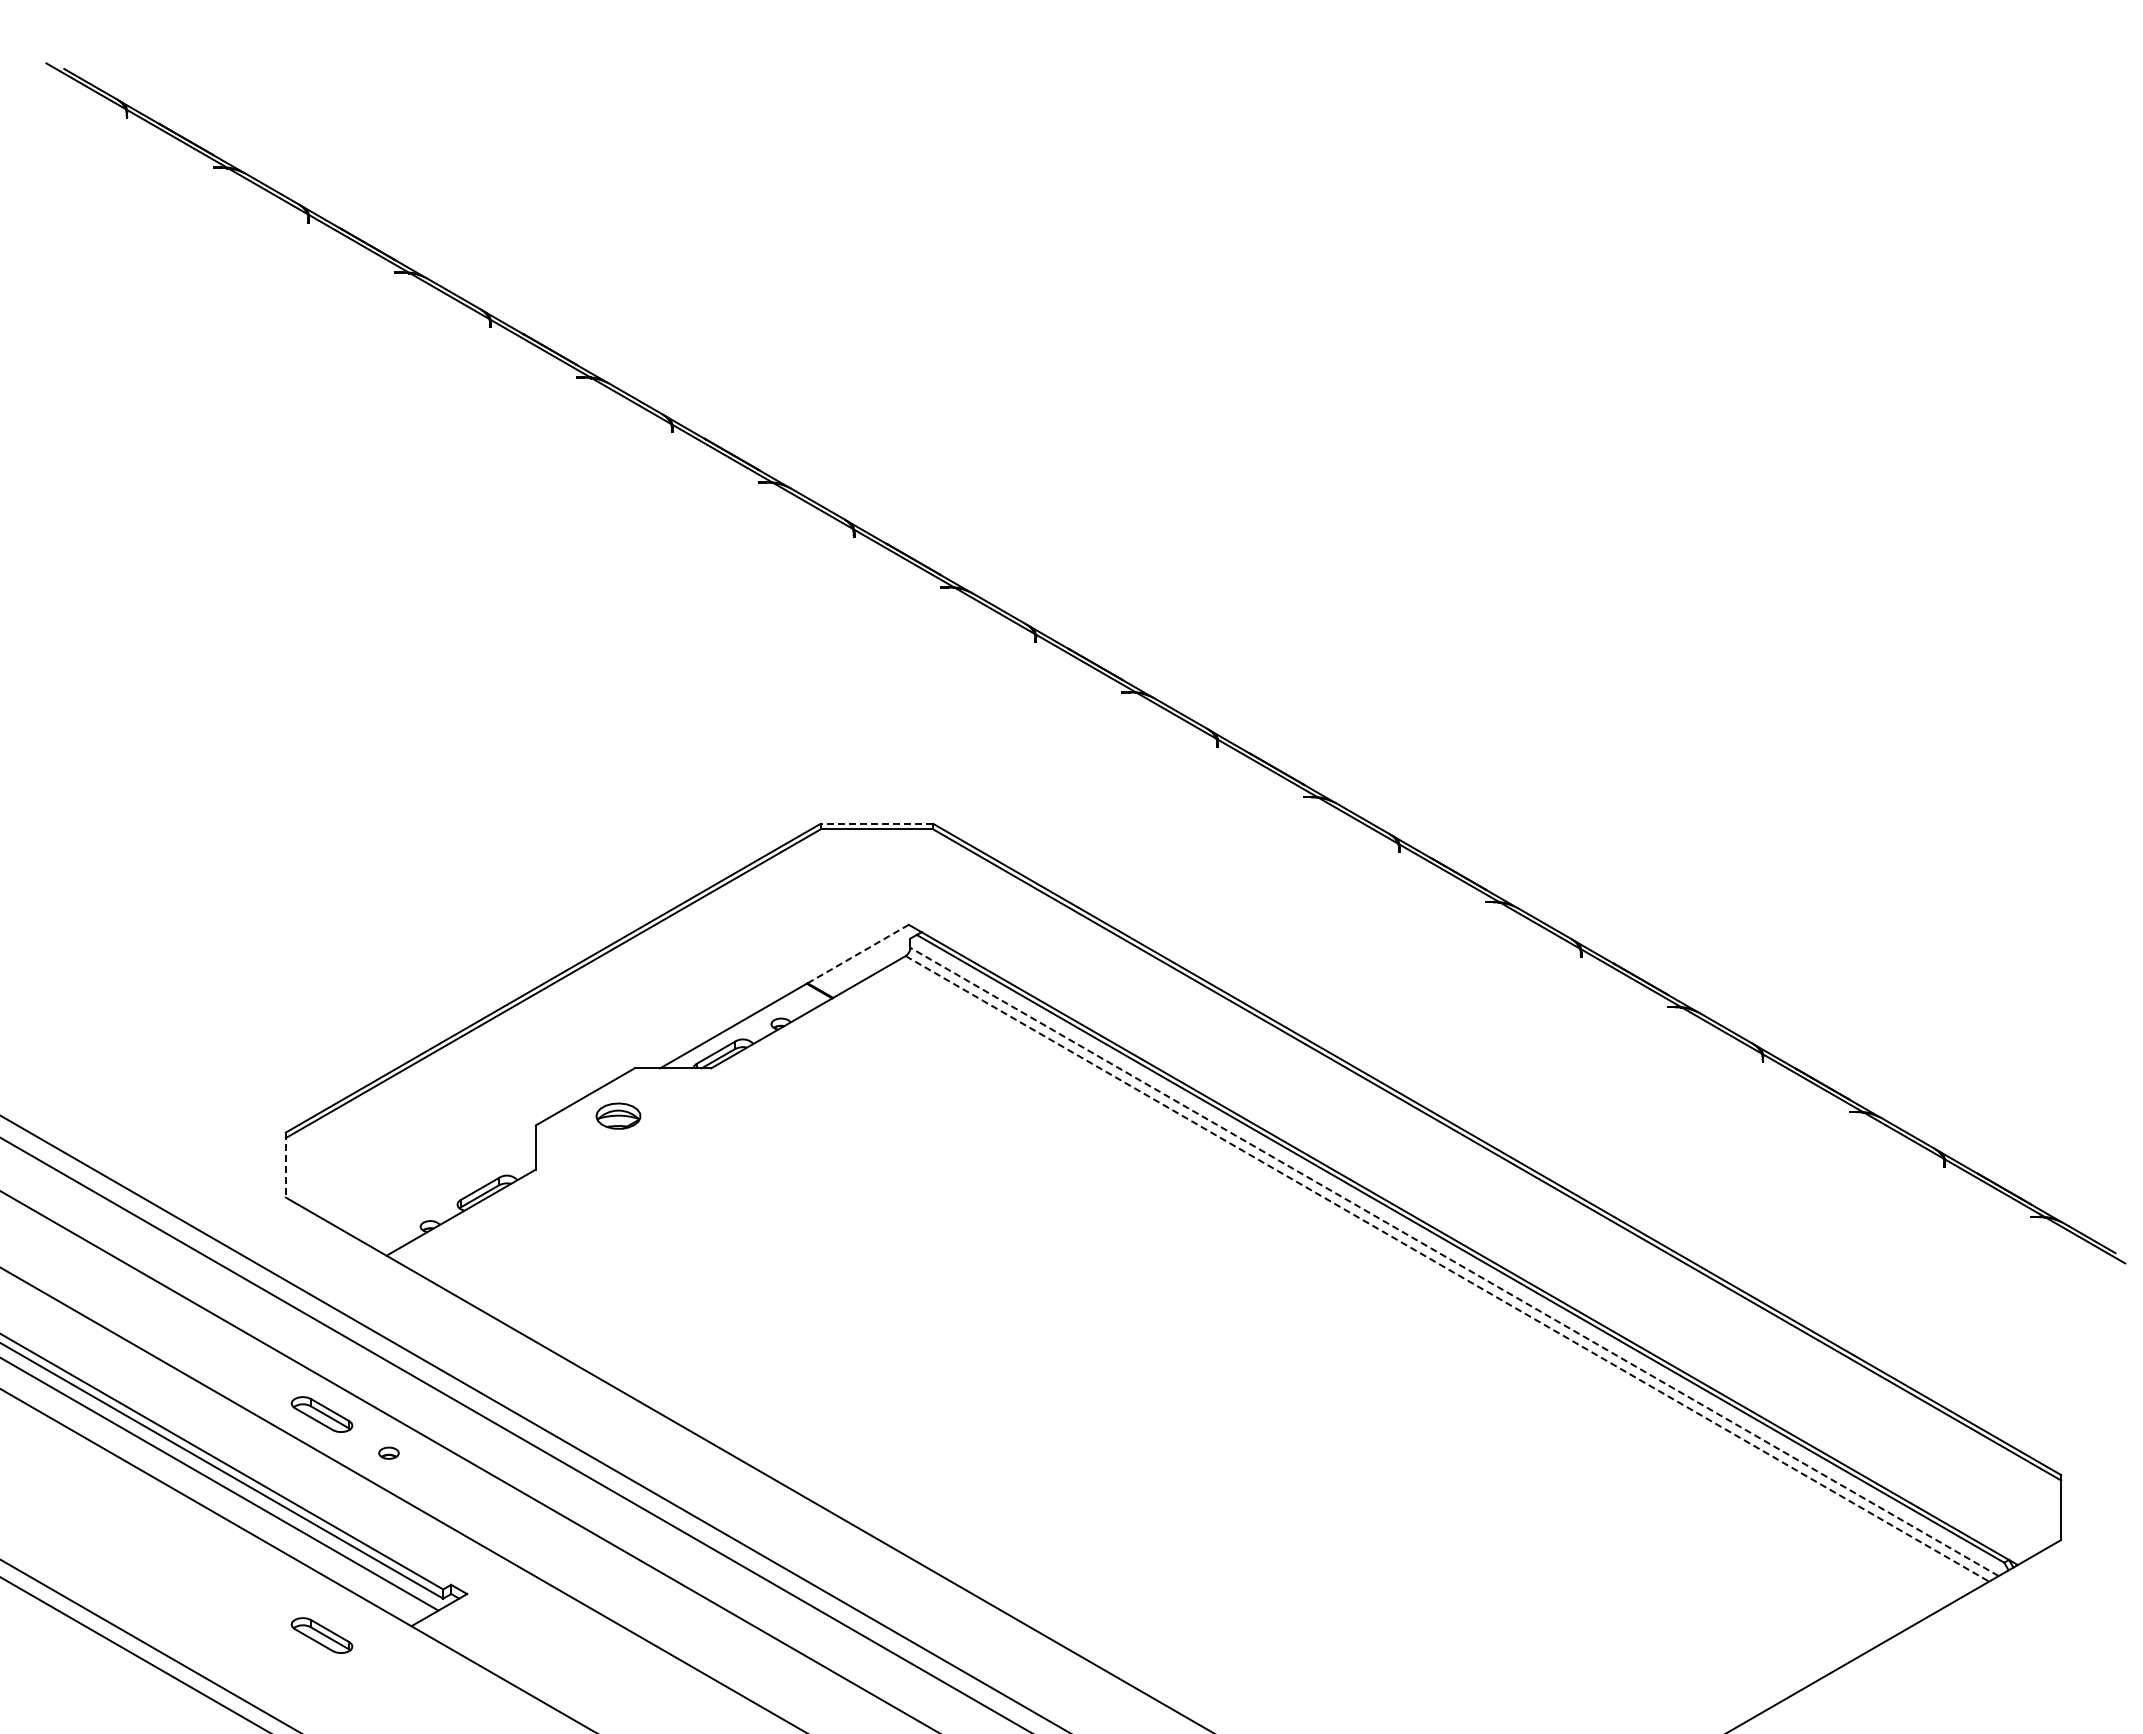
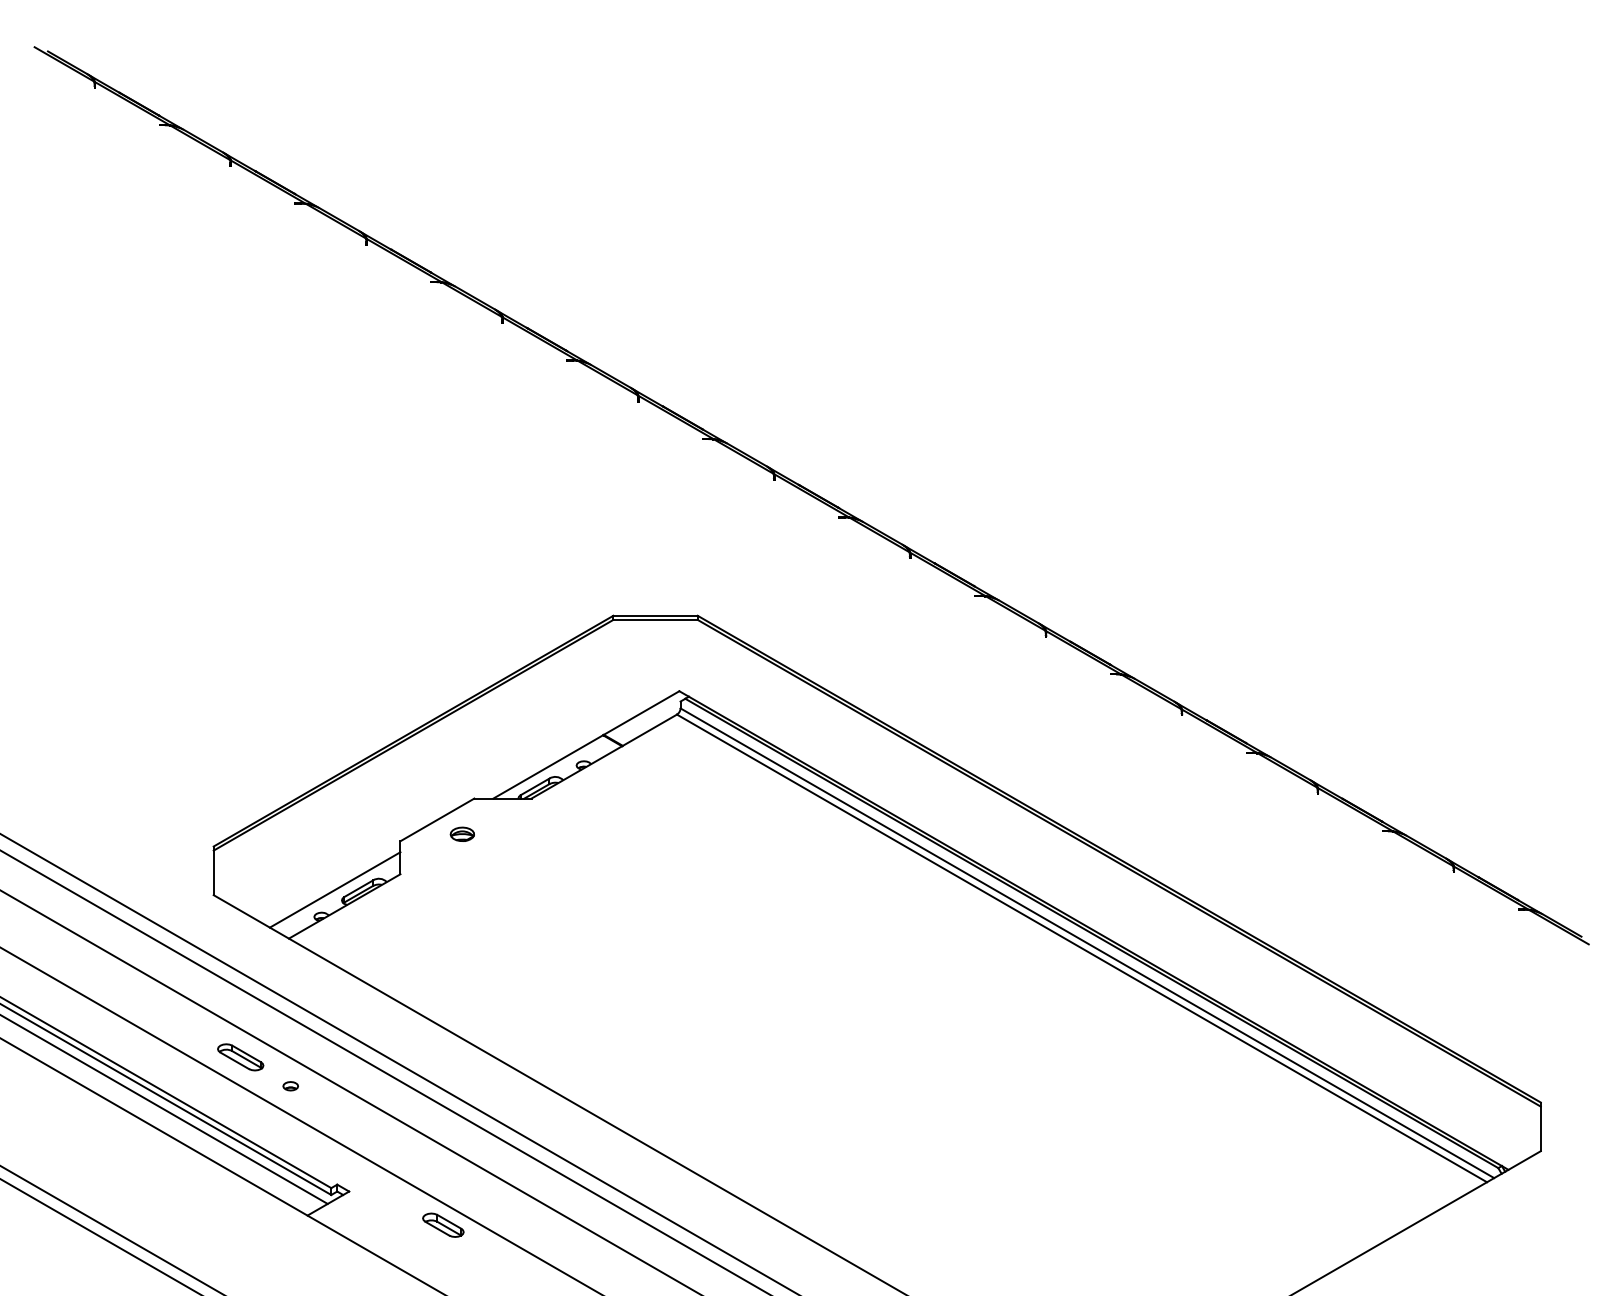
line: (876, 823) -> (655, 615), dashed -> solid
line: (857, 954) -> (641, 713), dashed -> solid
part: (618, 1116) -> (462, 834), size x0.71
line: (285, 1165) -> (213, 871), dashed -> solid
line: (448, 1190) -> (335, 889), added
line: (1454, 1261) -> (1087, 942), dashed -> solid
line: (1447, 1268) -> (1082, 948), dashed -> solid
part: (321, 1635) -> (240, 1222), removed
part: (593, 1638) -> (443, 1224), added

